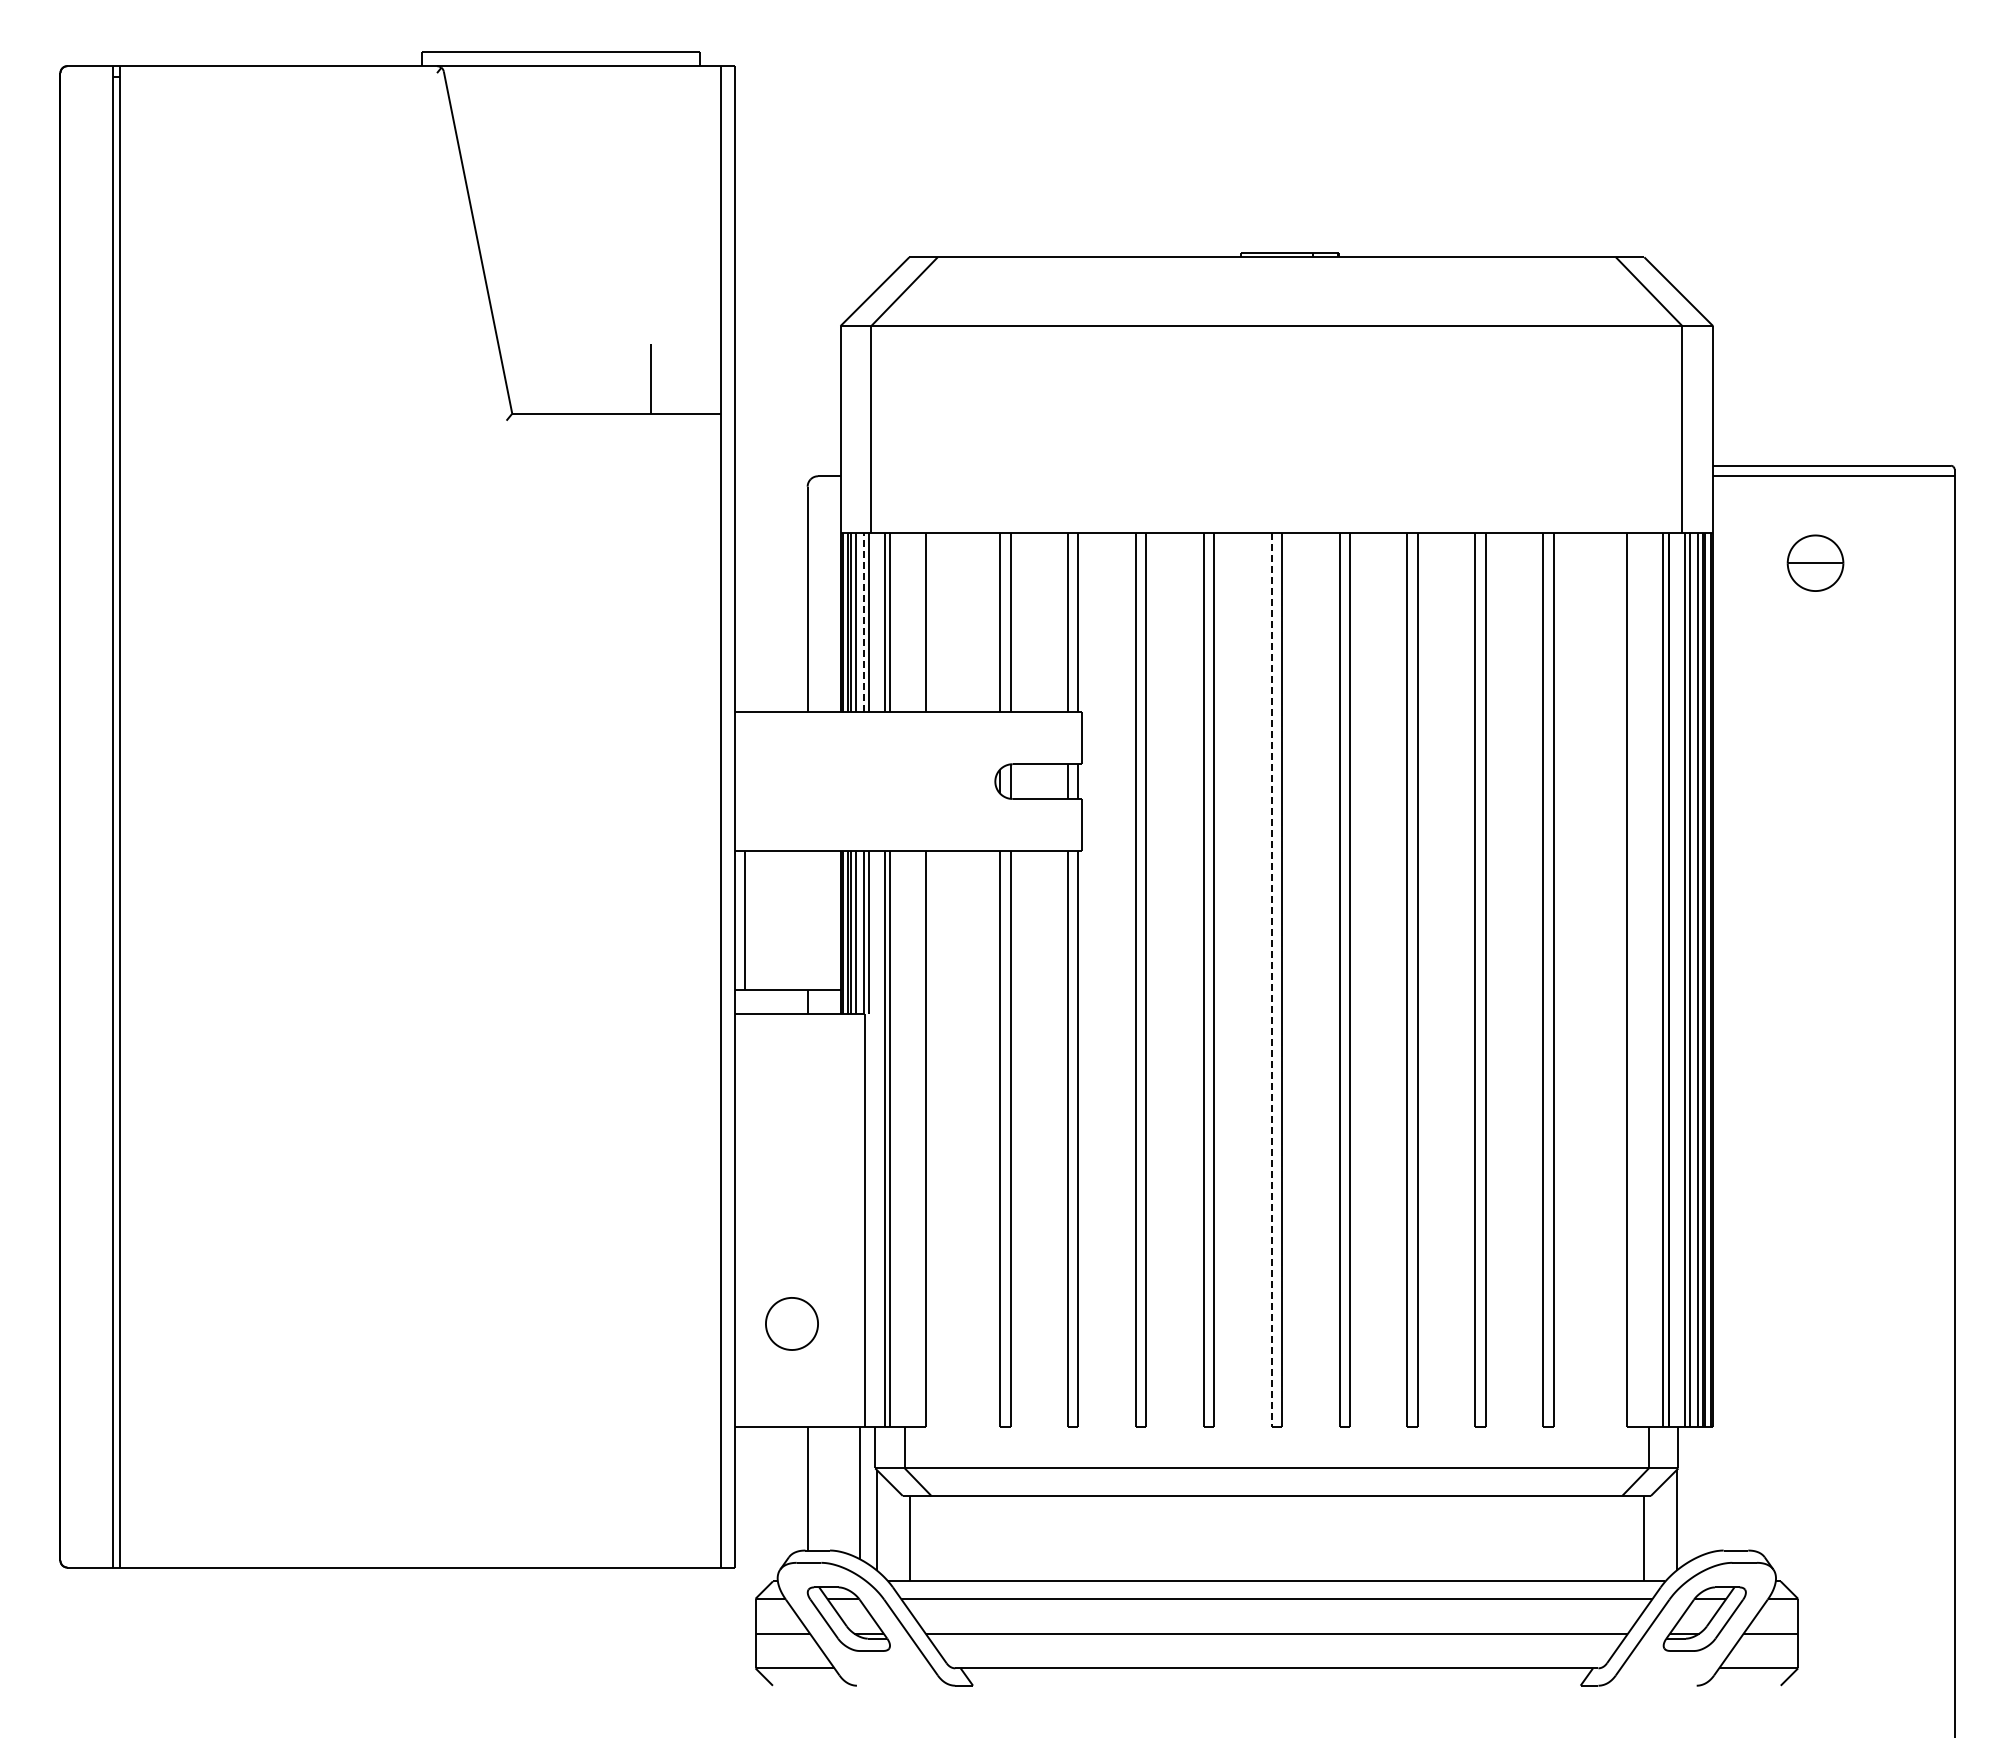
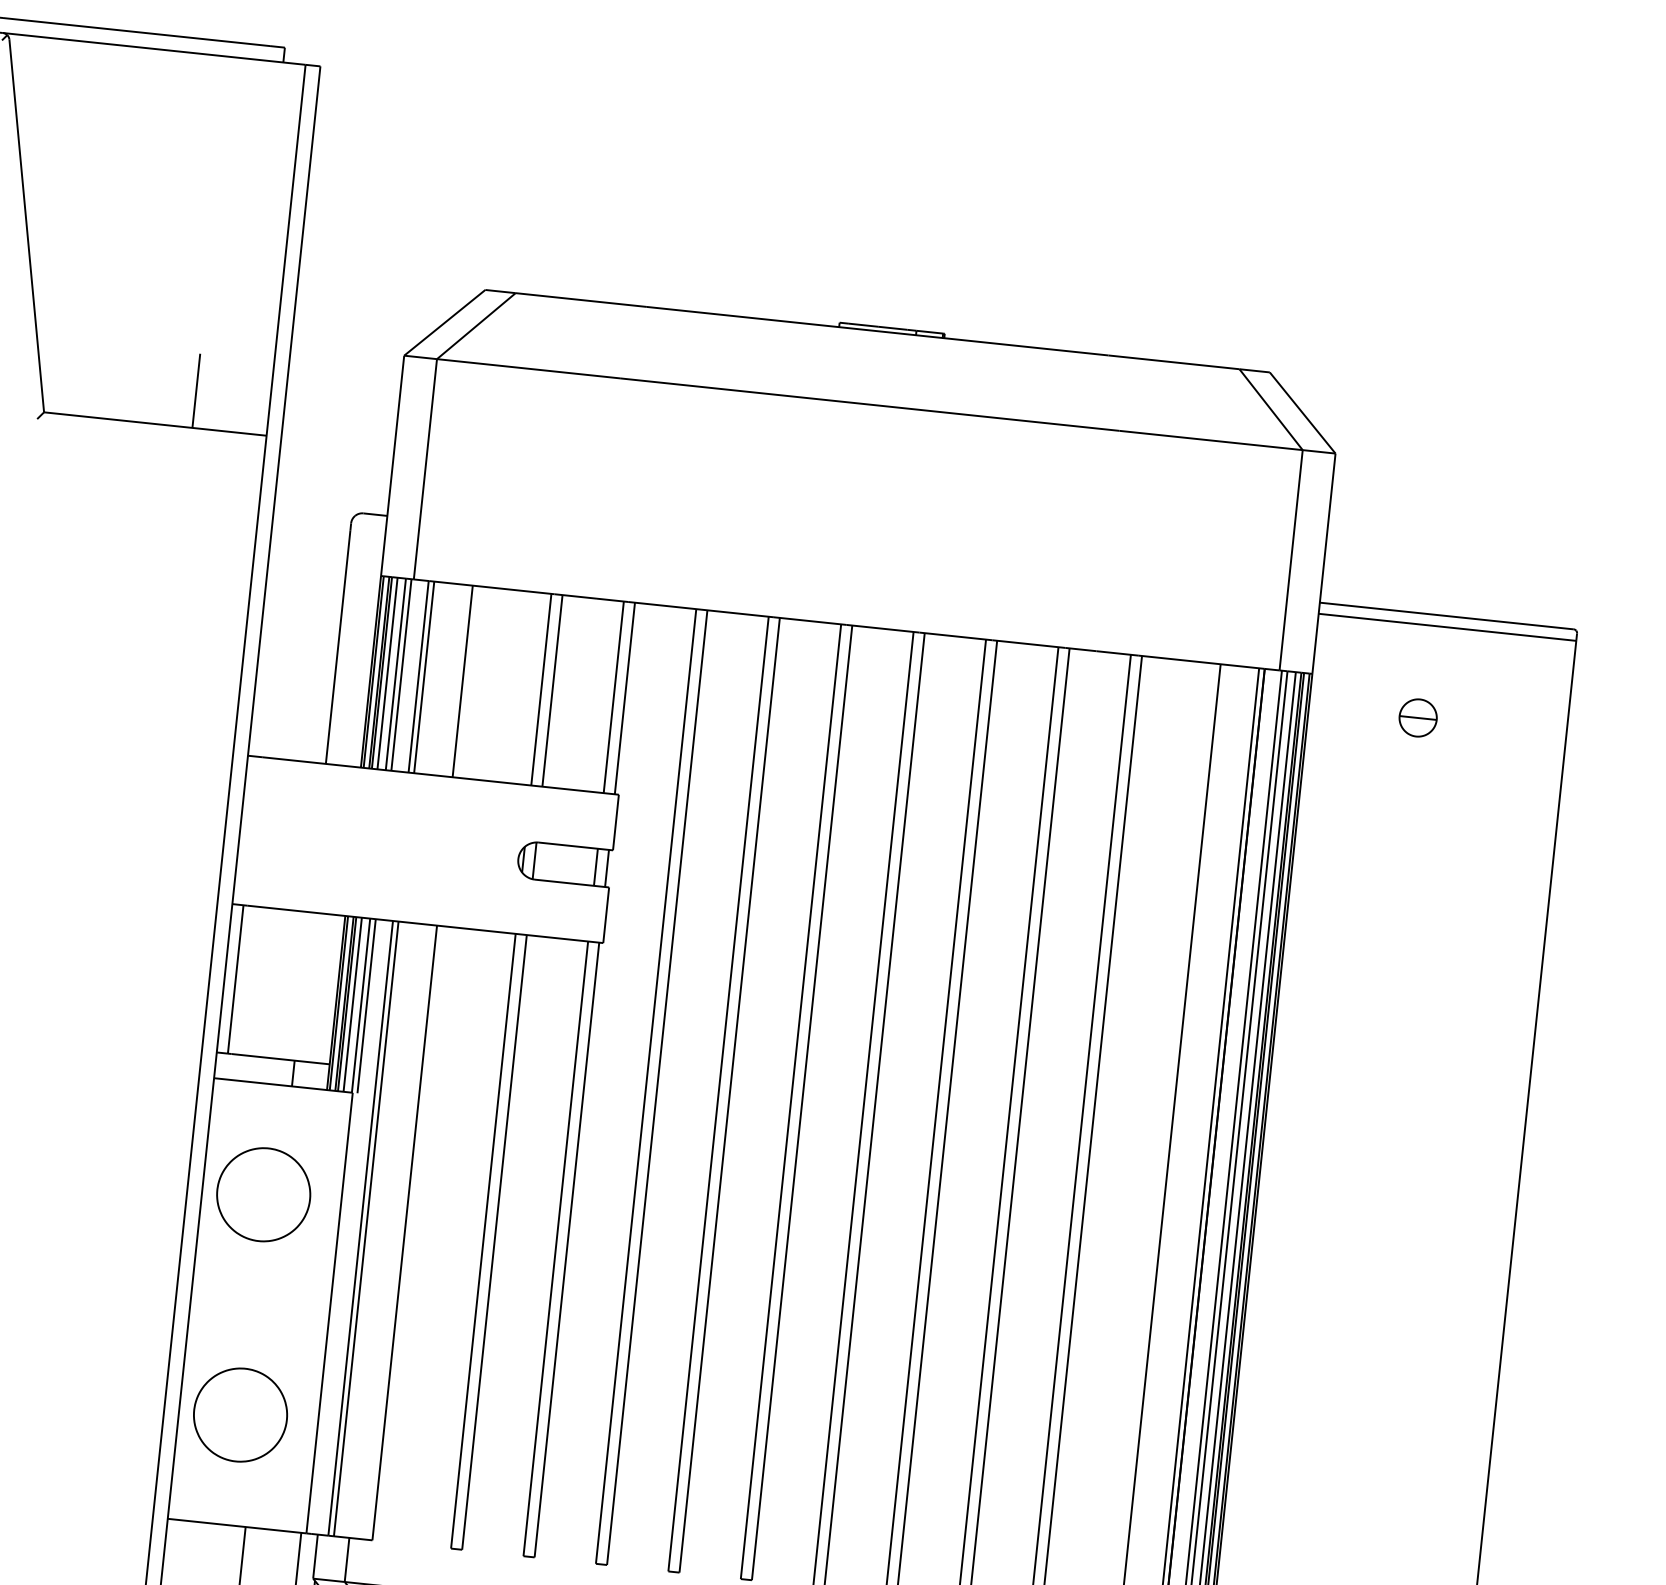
part: (1815, 562) -> (1418, 717), size x0.62
line: (863, 622) -> (395, 674), dashed -> solid
line: (1271, 980) -> (790, 1102), dashed -> solid
part: (791, 1117) -> (263, 1194), added
part: (791, 1323) -> (240, 1414), size x1.67

